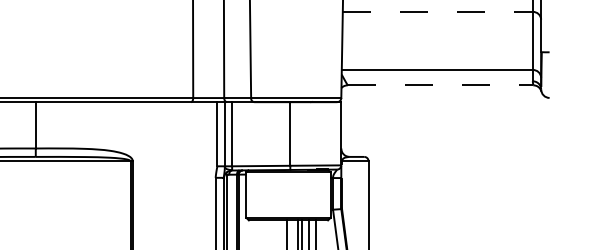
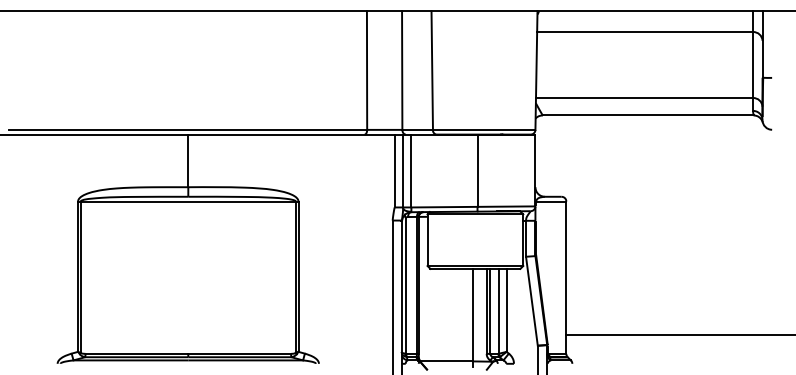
line: (438, 12) -> (645, 32), dashed -> solid
line: (440, 85) -> (648, 115), dashed -> solid

